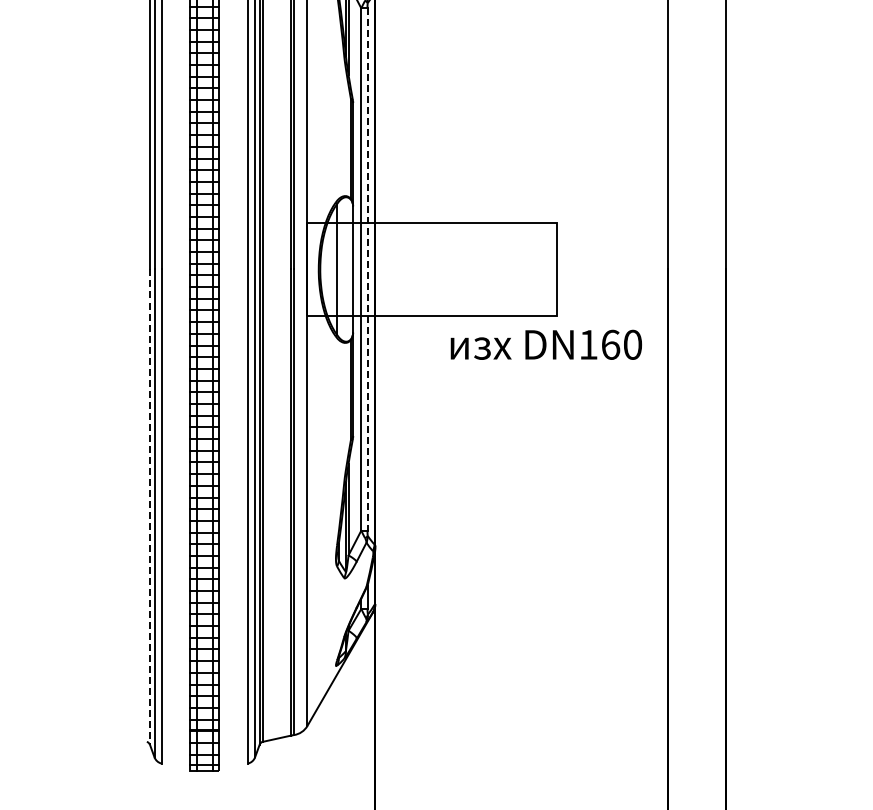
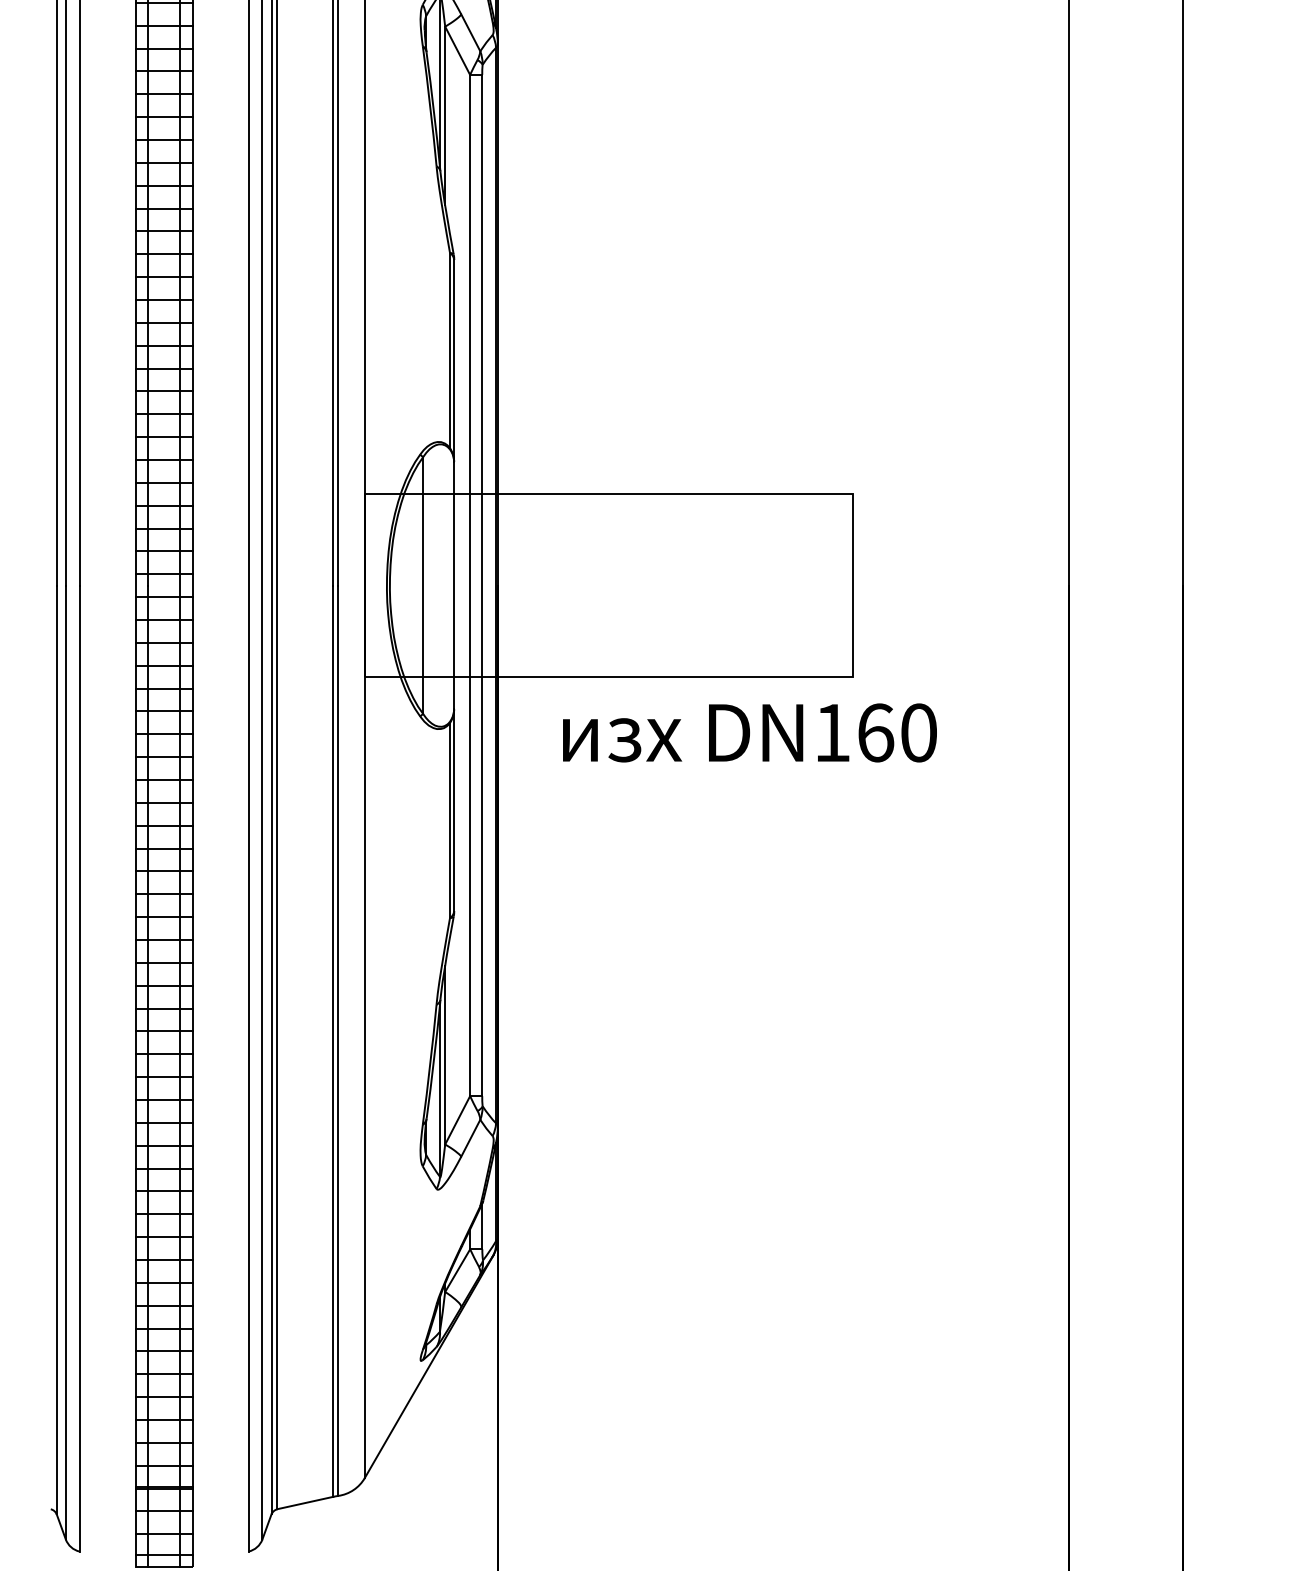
line: (367, 270) -> (482, 587), dashed -> solid
text: (545, 344) -> (748, 732), moved
line: (149, 507) -> (55, 1050), dashed -> solid

